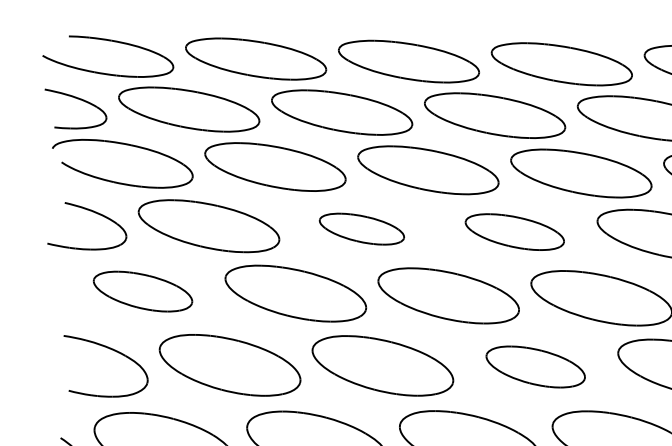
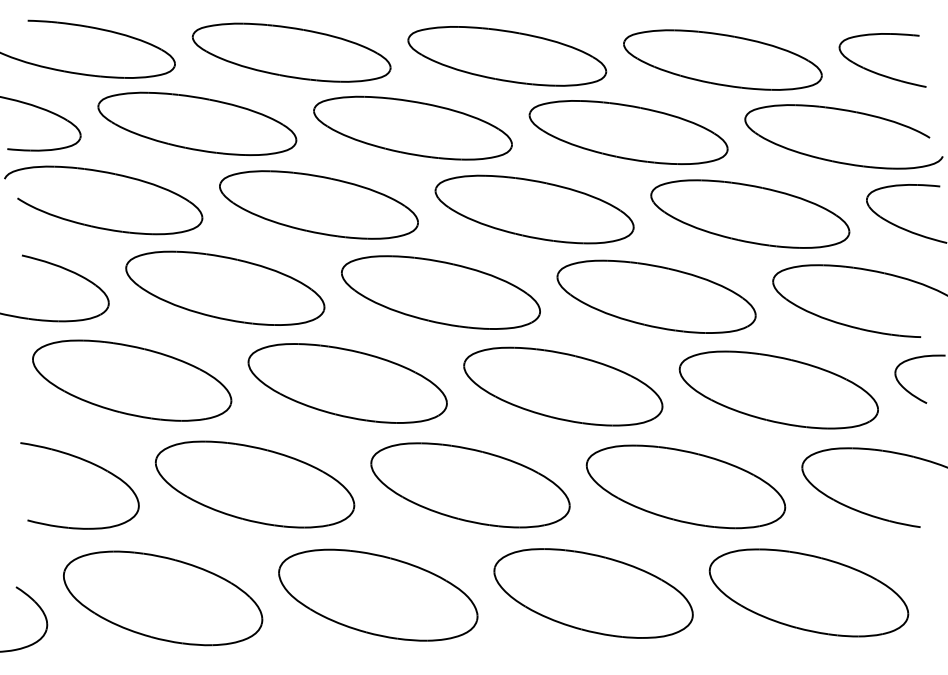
part: (361, 229) -> (440, 292), size x1.67
part: (514, 231) -> (656, 296), size x1.43
part: (143, 291) -> (132, 380), size x1.43
part: (535, 366) -> (685, 486), size x1.43

